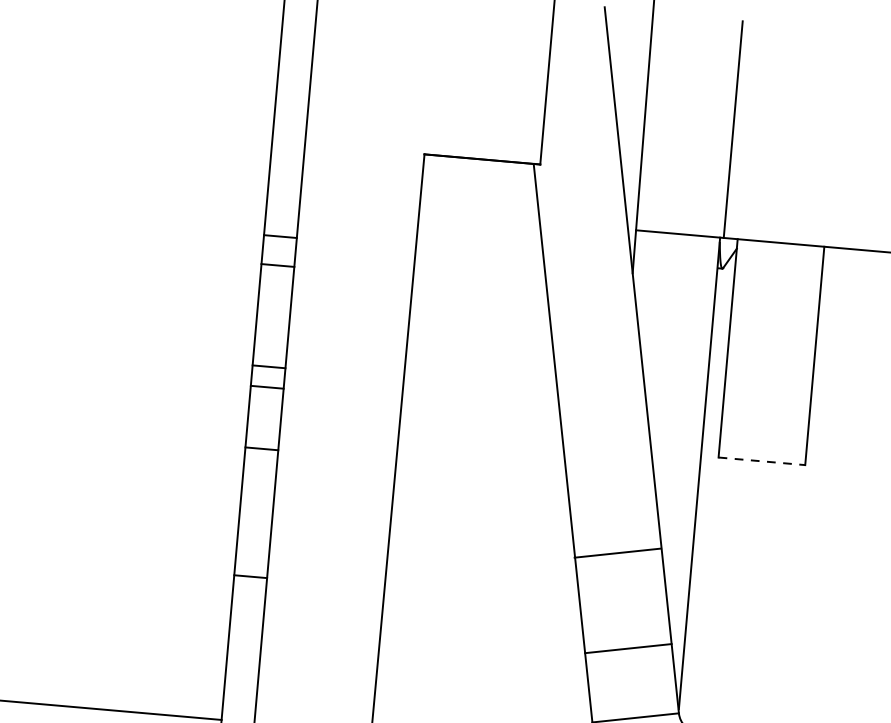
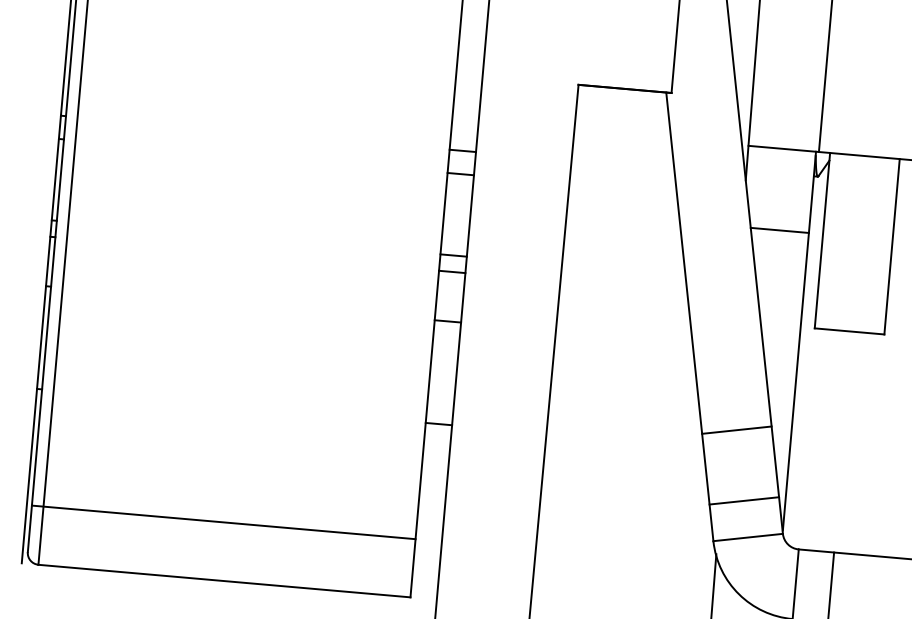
line: (674, 334) -> (779, 229), added
line: (761, 461) -> (849, 331), dashed -> solid
line: (617, 552) -> (736, 429), moved
line: (628, 648) -> (744, 500), moved

